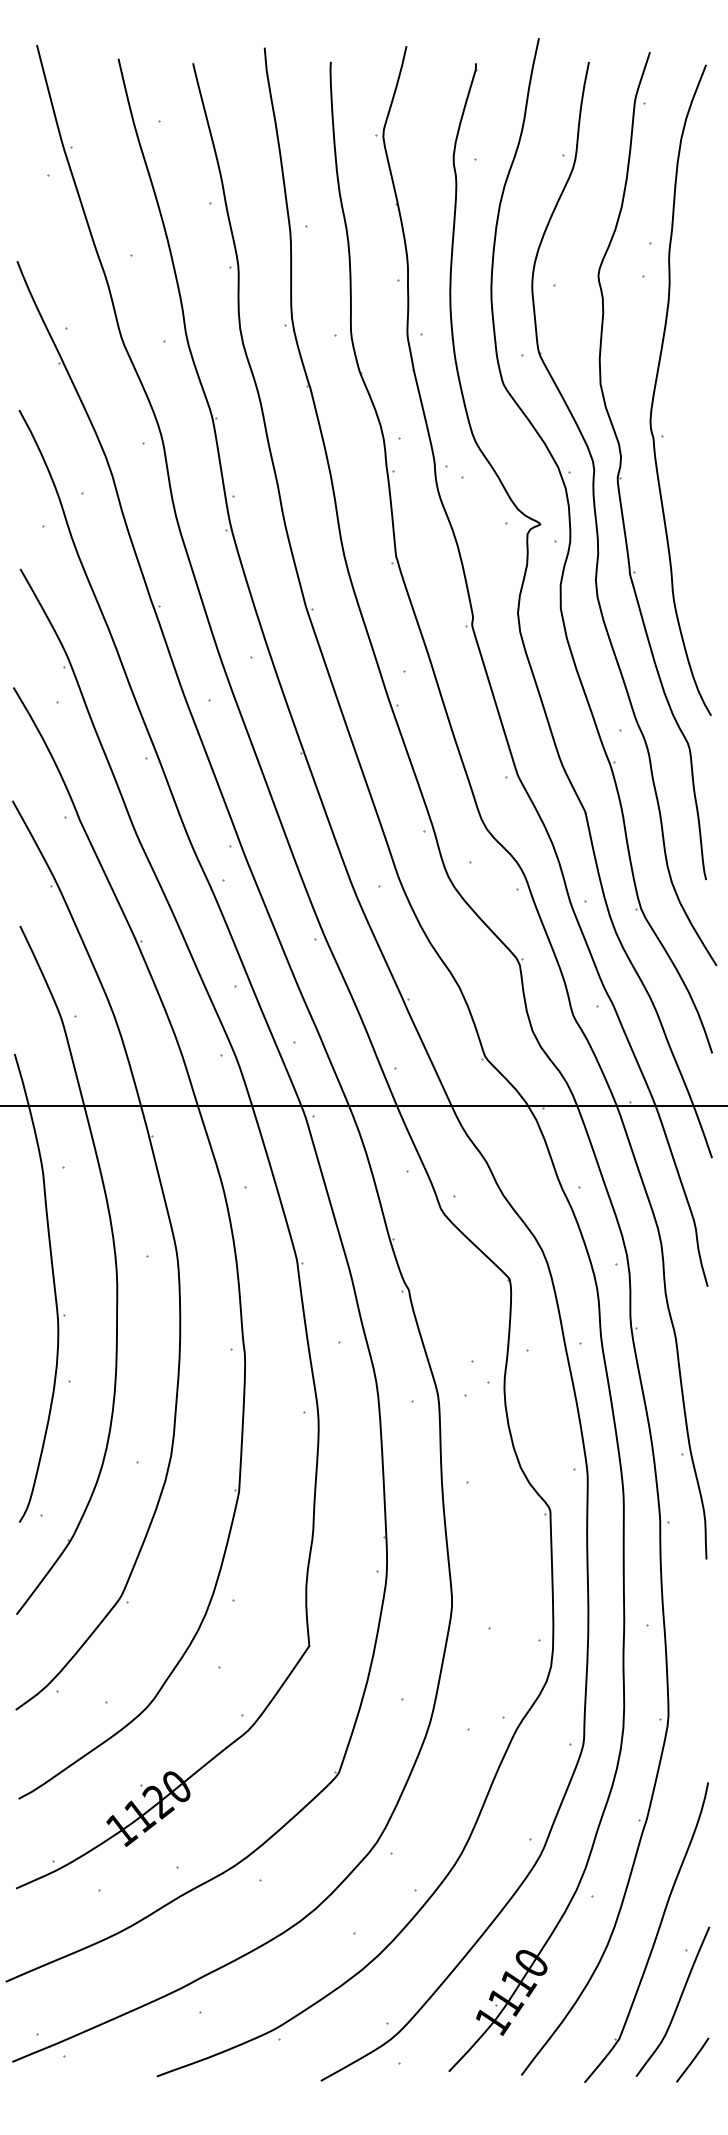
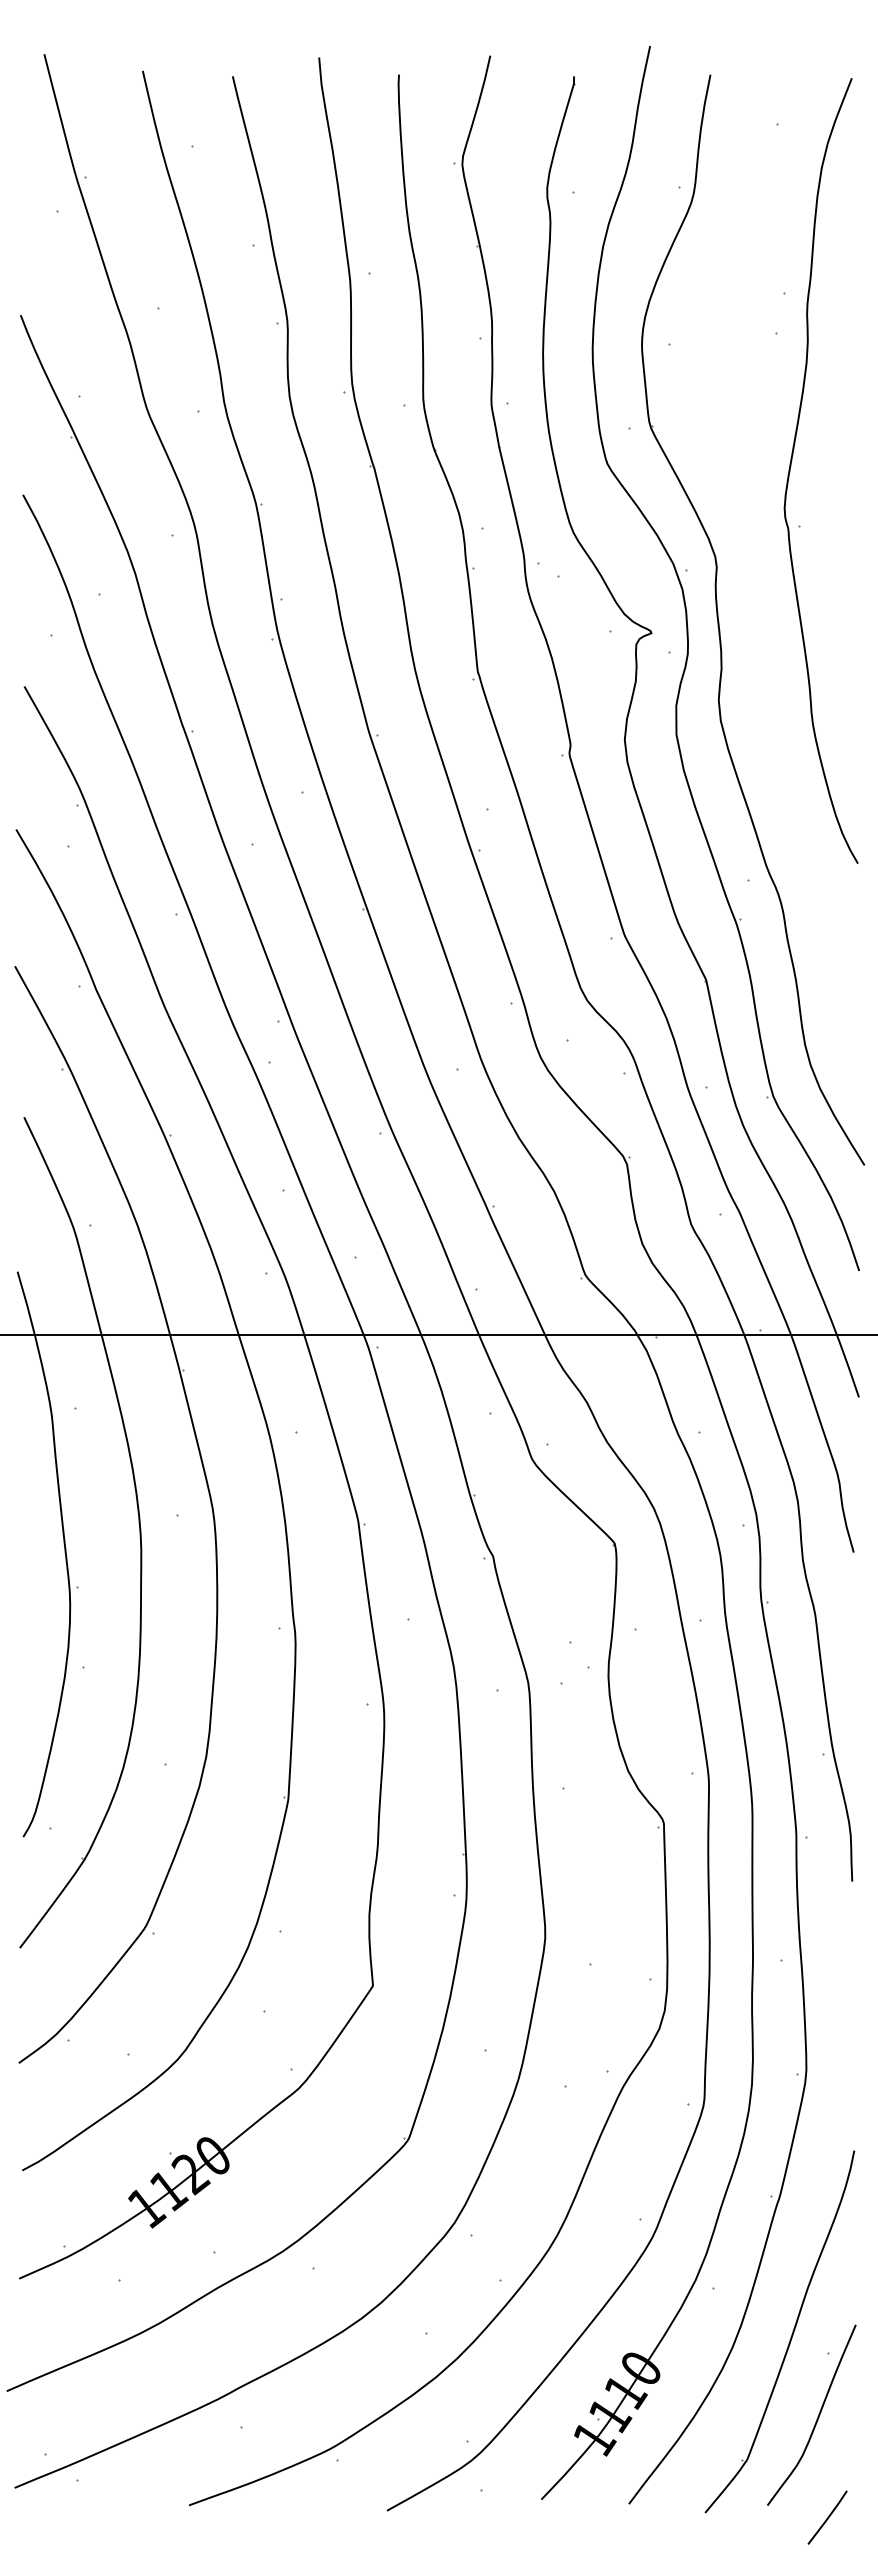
part: (621, 465) -> (749, 561), removed
line: (692, 2059) -> (827, 2517), moved

